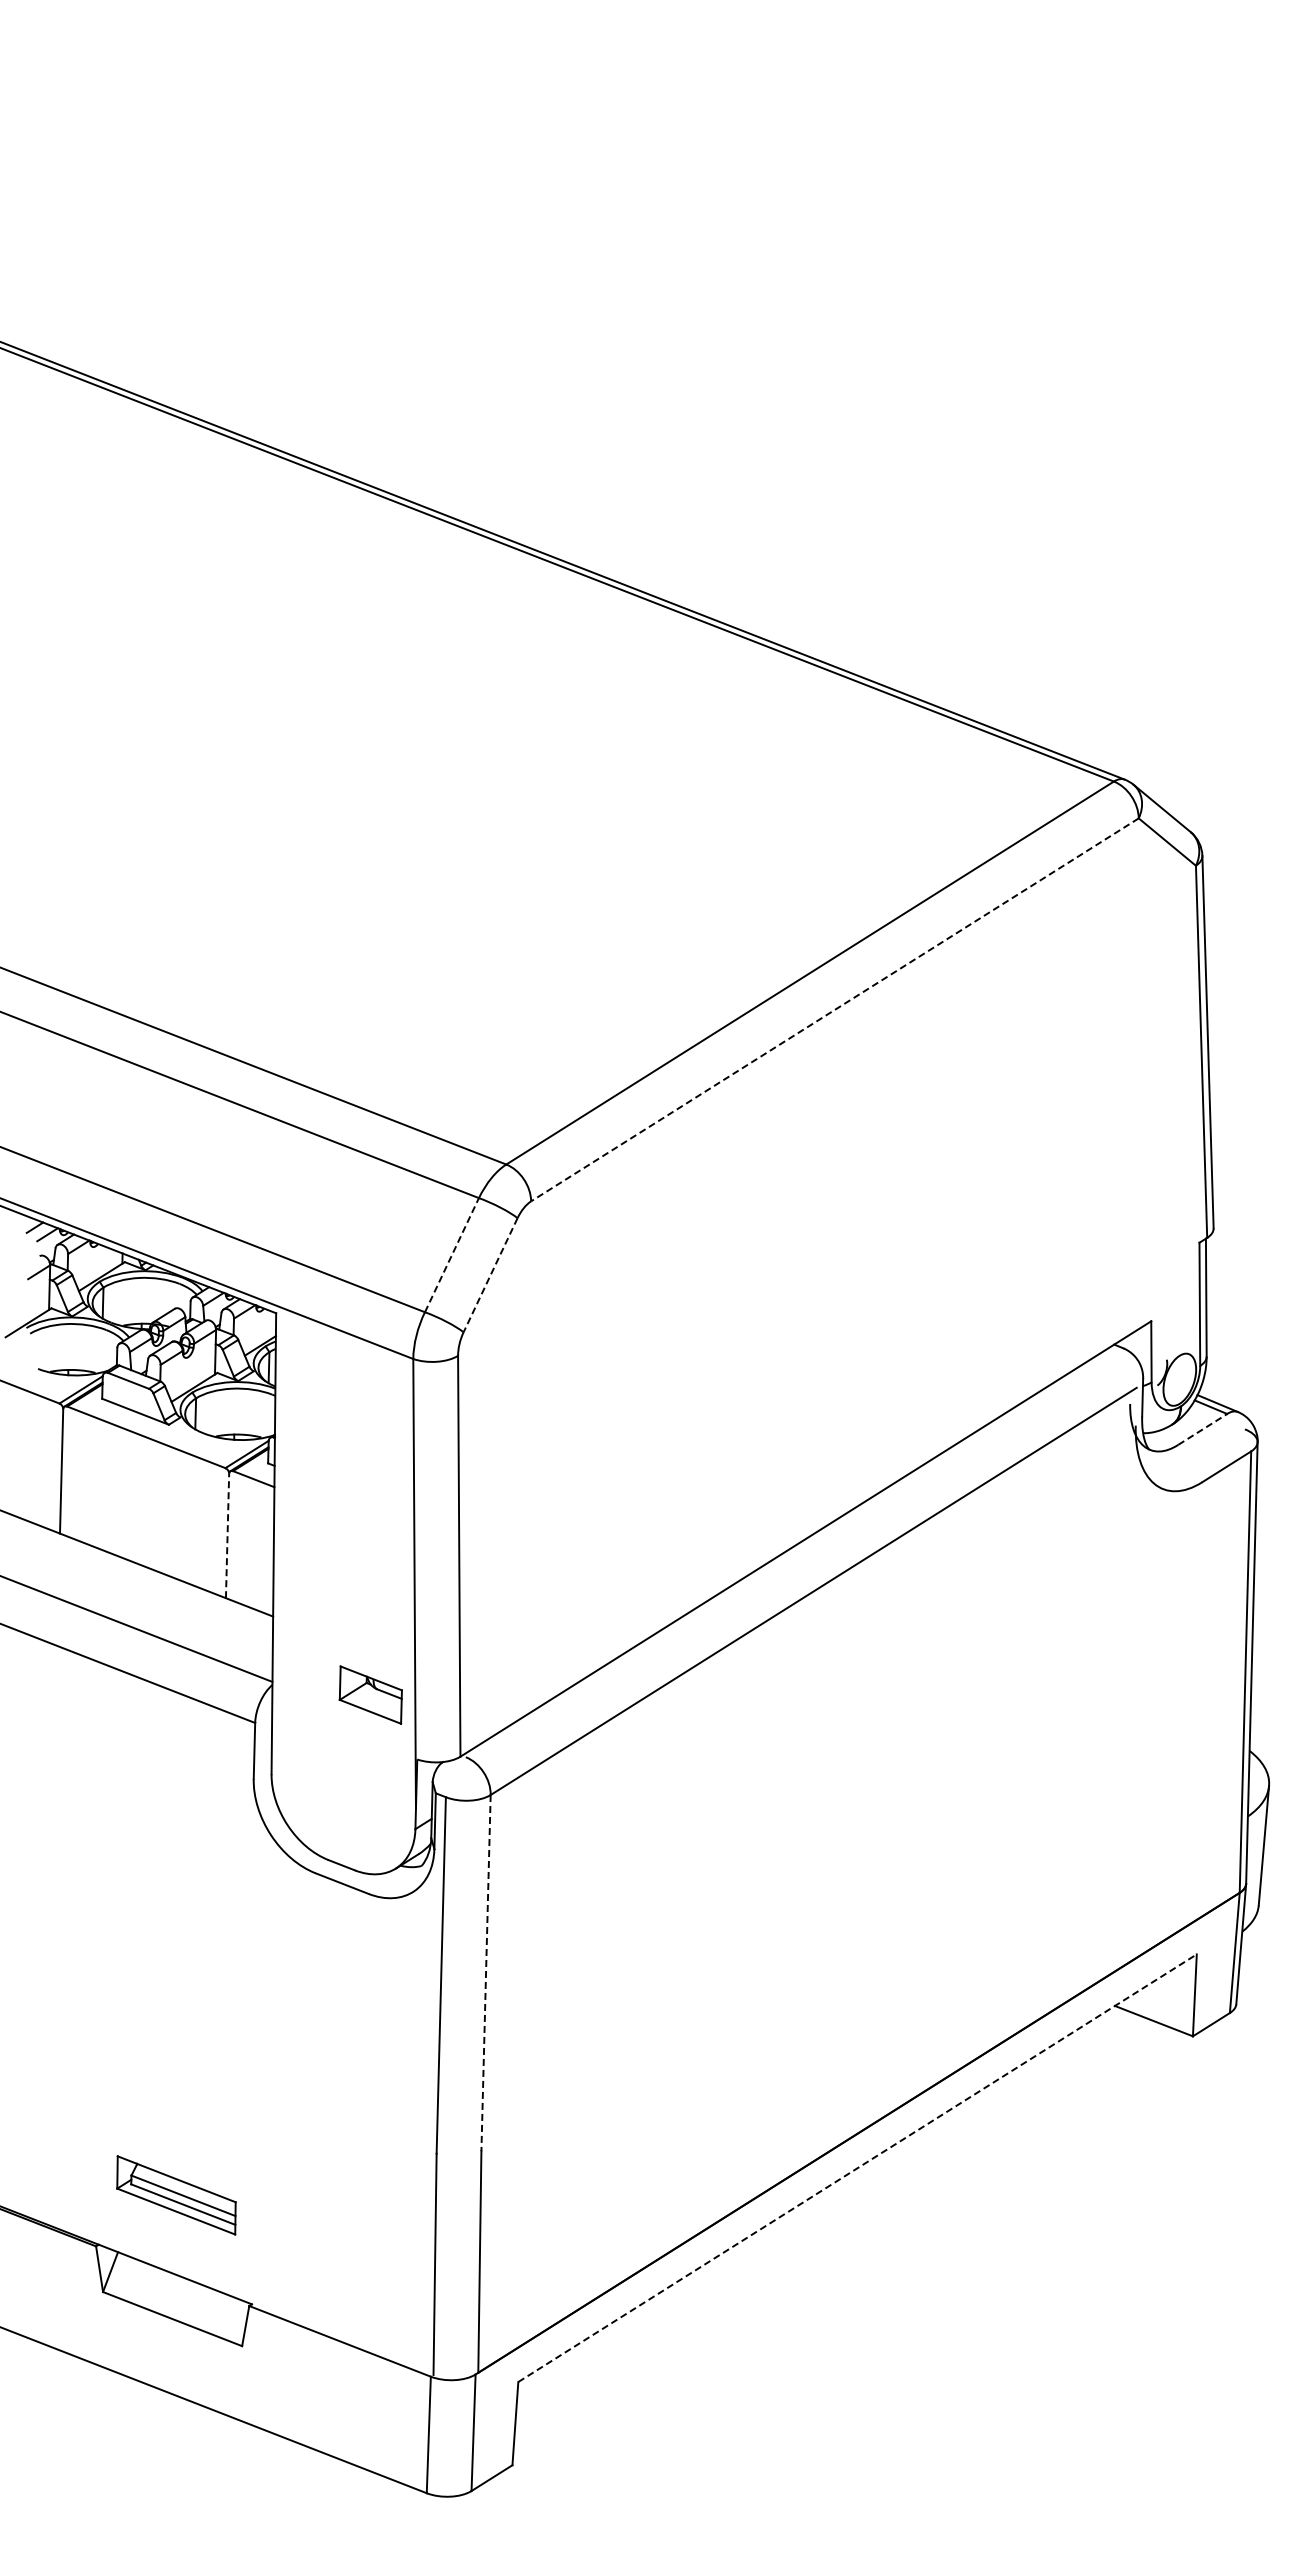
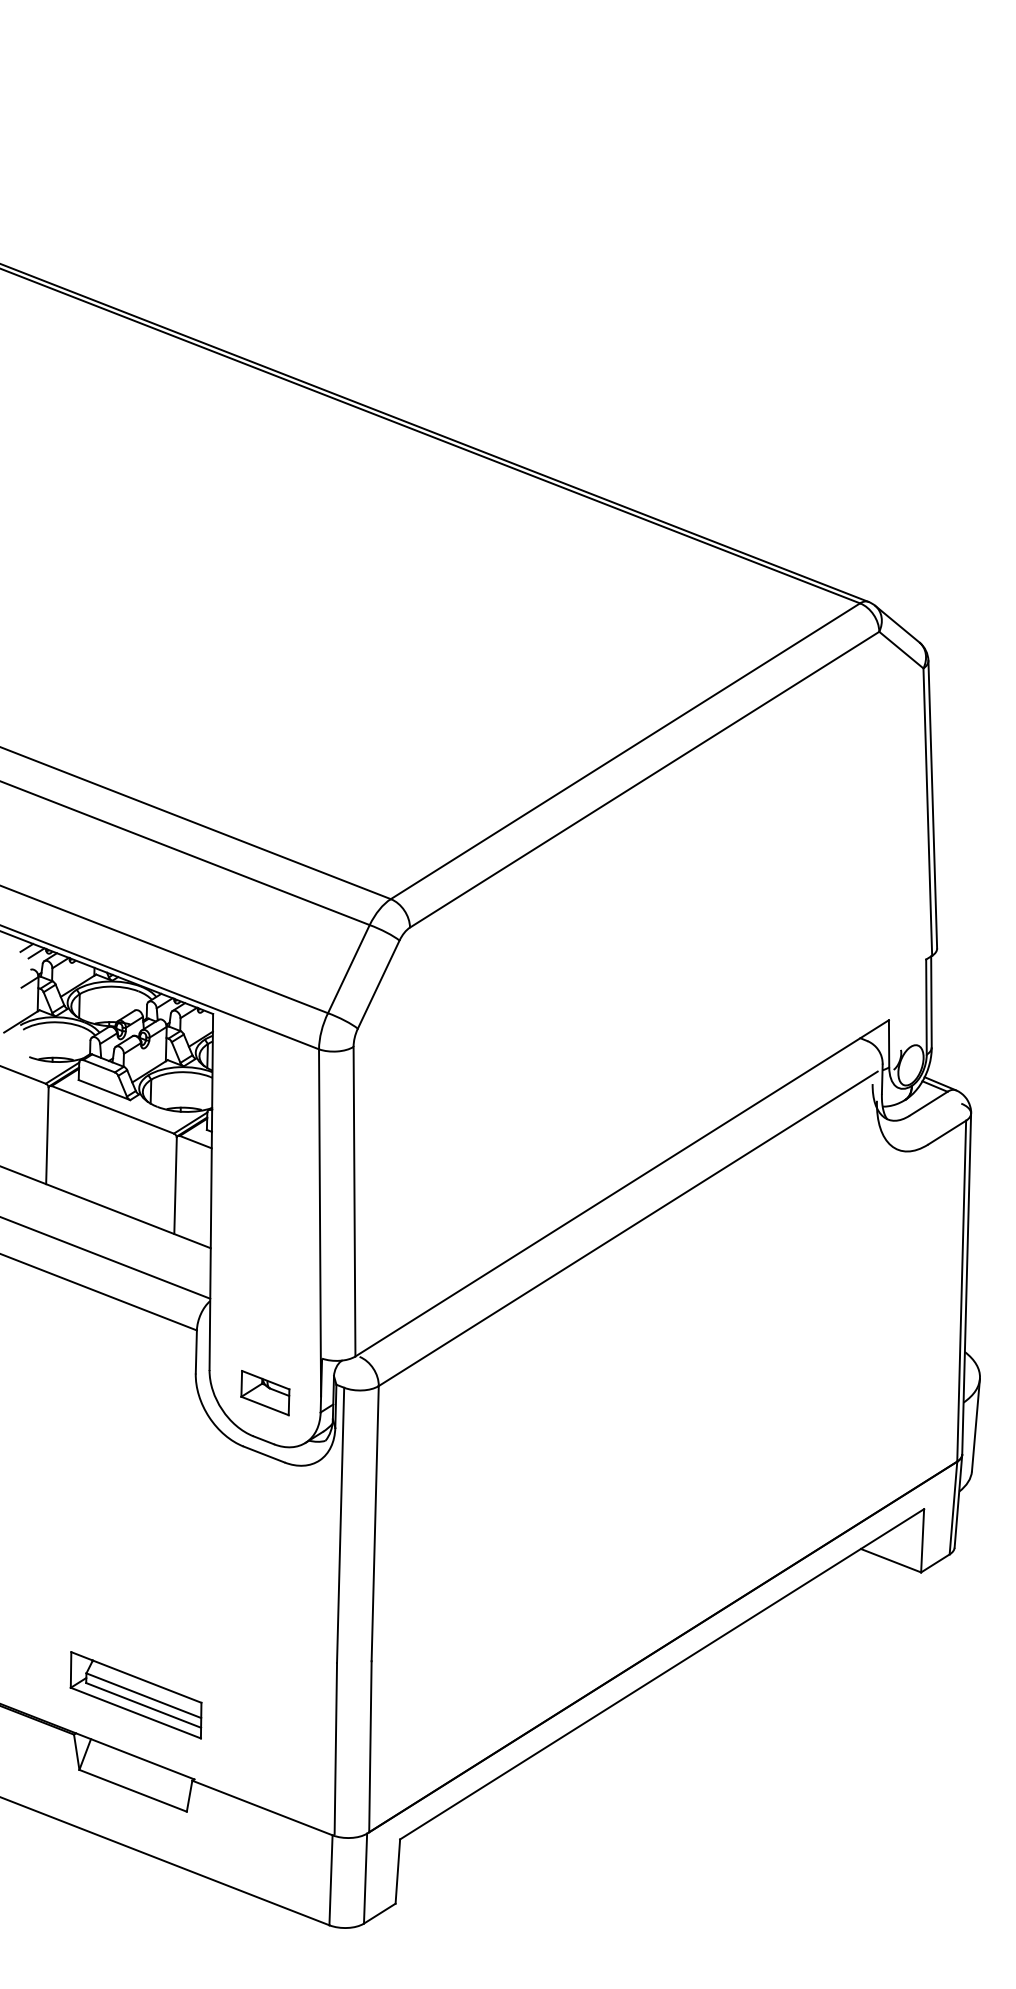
line: (834, 1010) -> (644, 780), dashed -> solid
line: (452, 1254) -> (349, 968), dashed -> solid
line: (490, 1275) -> (378, 984), dashed -> solid
line: (1202, 1429) -> (928, 1103), dashed -> solid
line: (227, 1535) -> (175, 1185), dashed -> solid
part: (370, 1694) -> (265, 1392), moved
line: (486, 1973) -> (375, 1523), dashed -> solid
line: (857, 2168) -> (662, 1674), dashed -> solid
part: (176, 2195) -> (136, 1695), size x1.43

